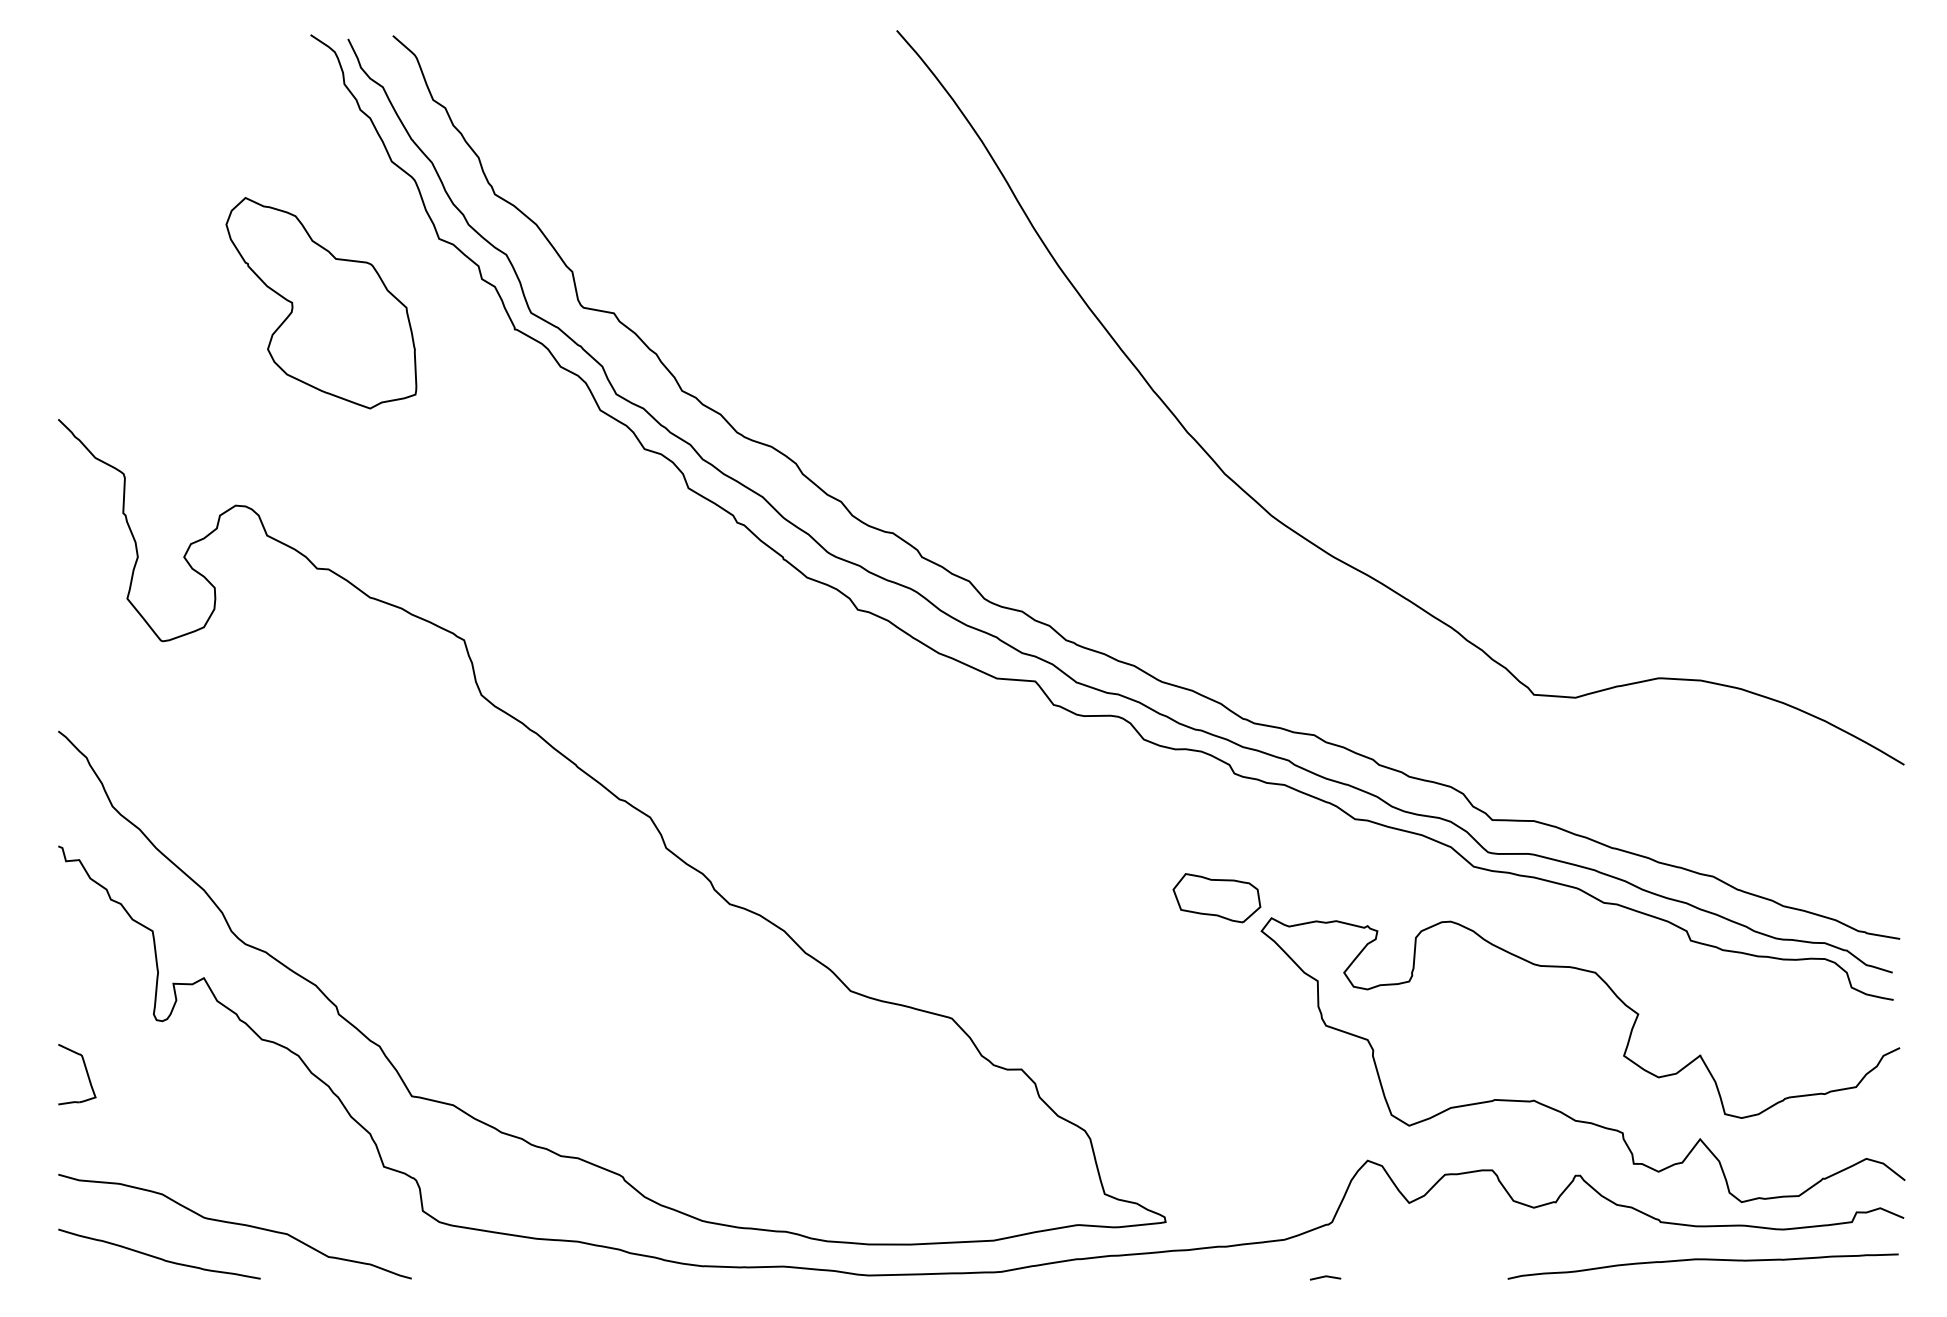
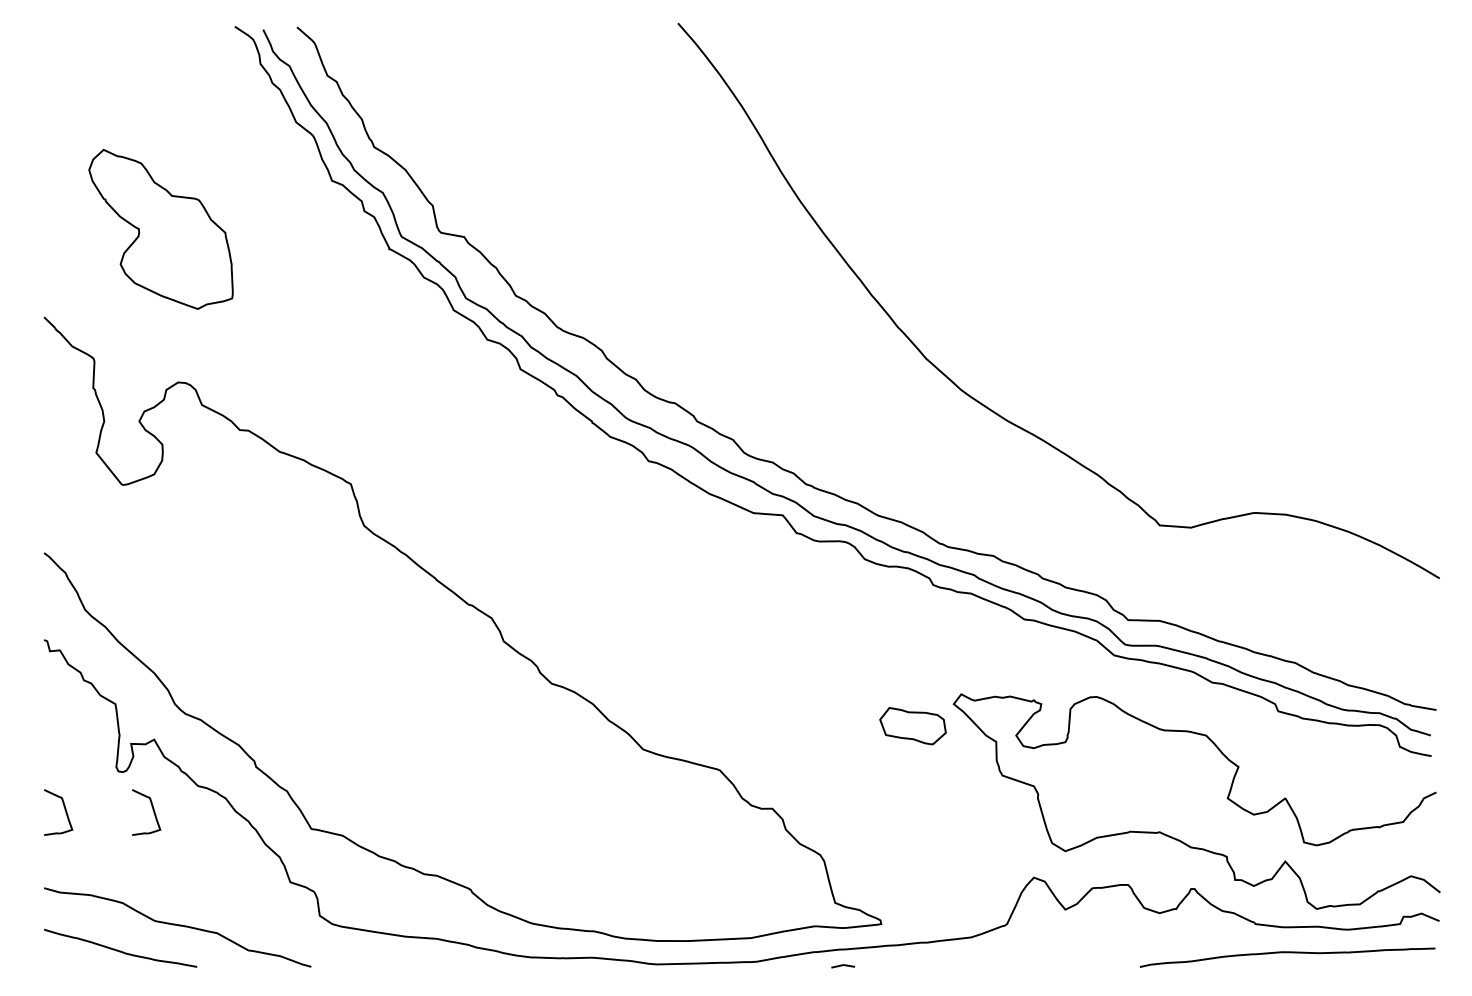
part: (320, 302) -> (160, 228), moved
part: (1216, 898) -> (912, 726), moved
part: (201, 1070) -> (152, 809), added
line: (1324, 1278) -> (842, 966), moved

